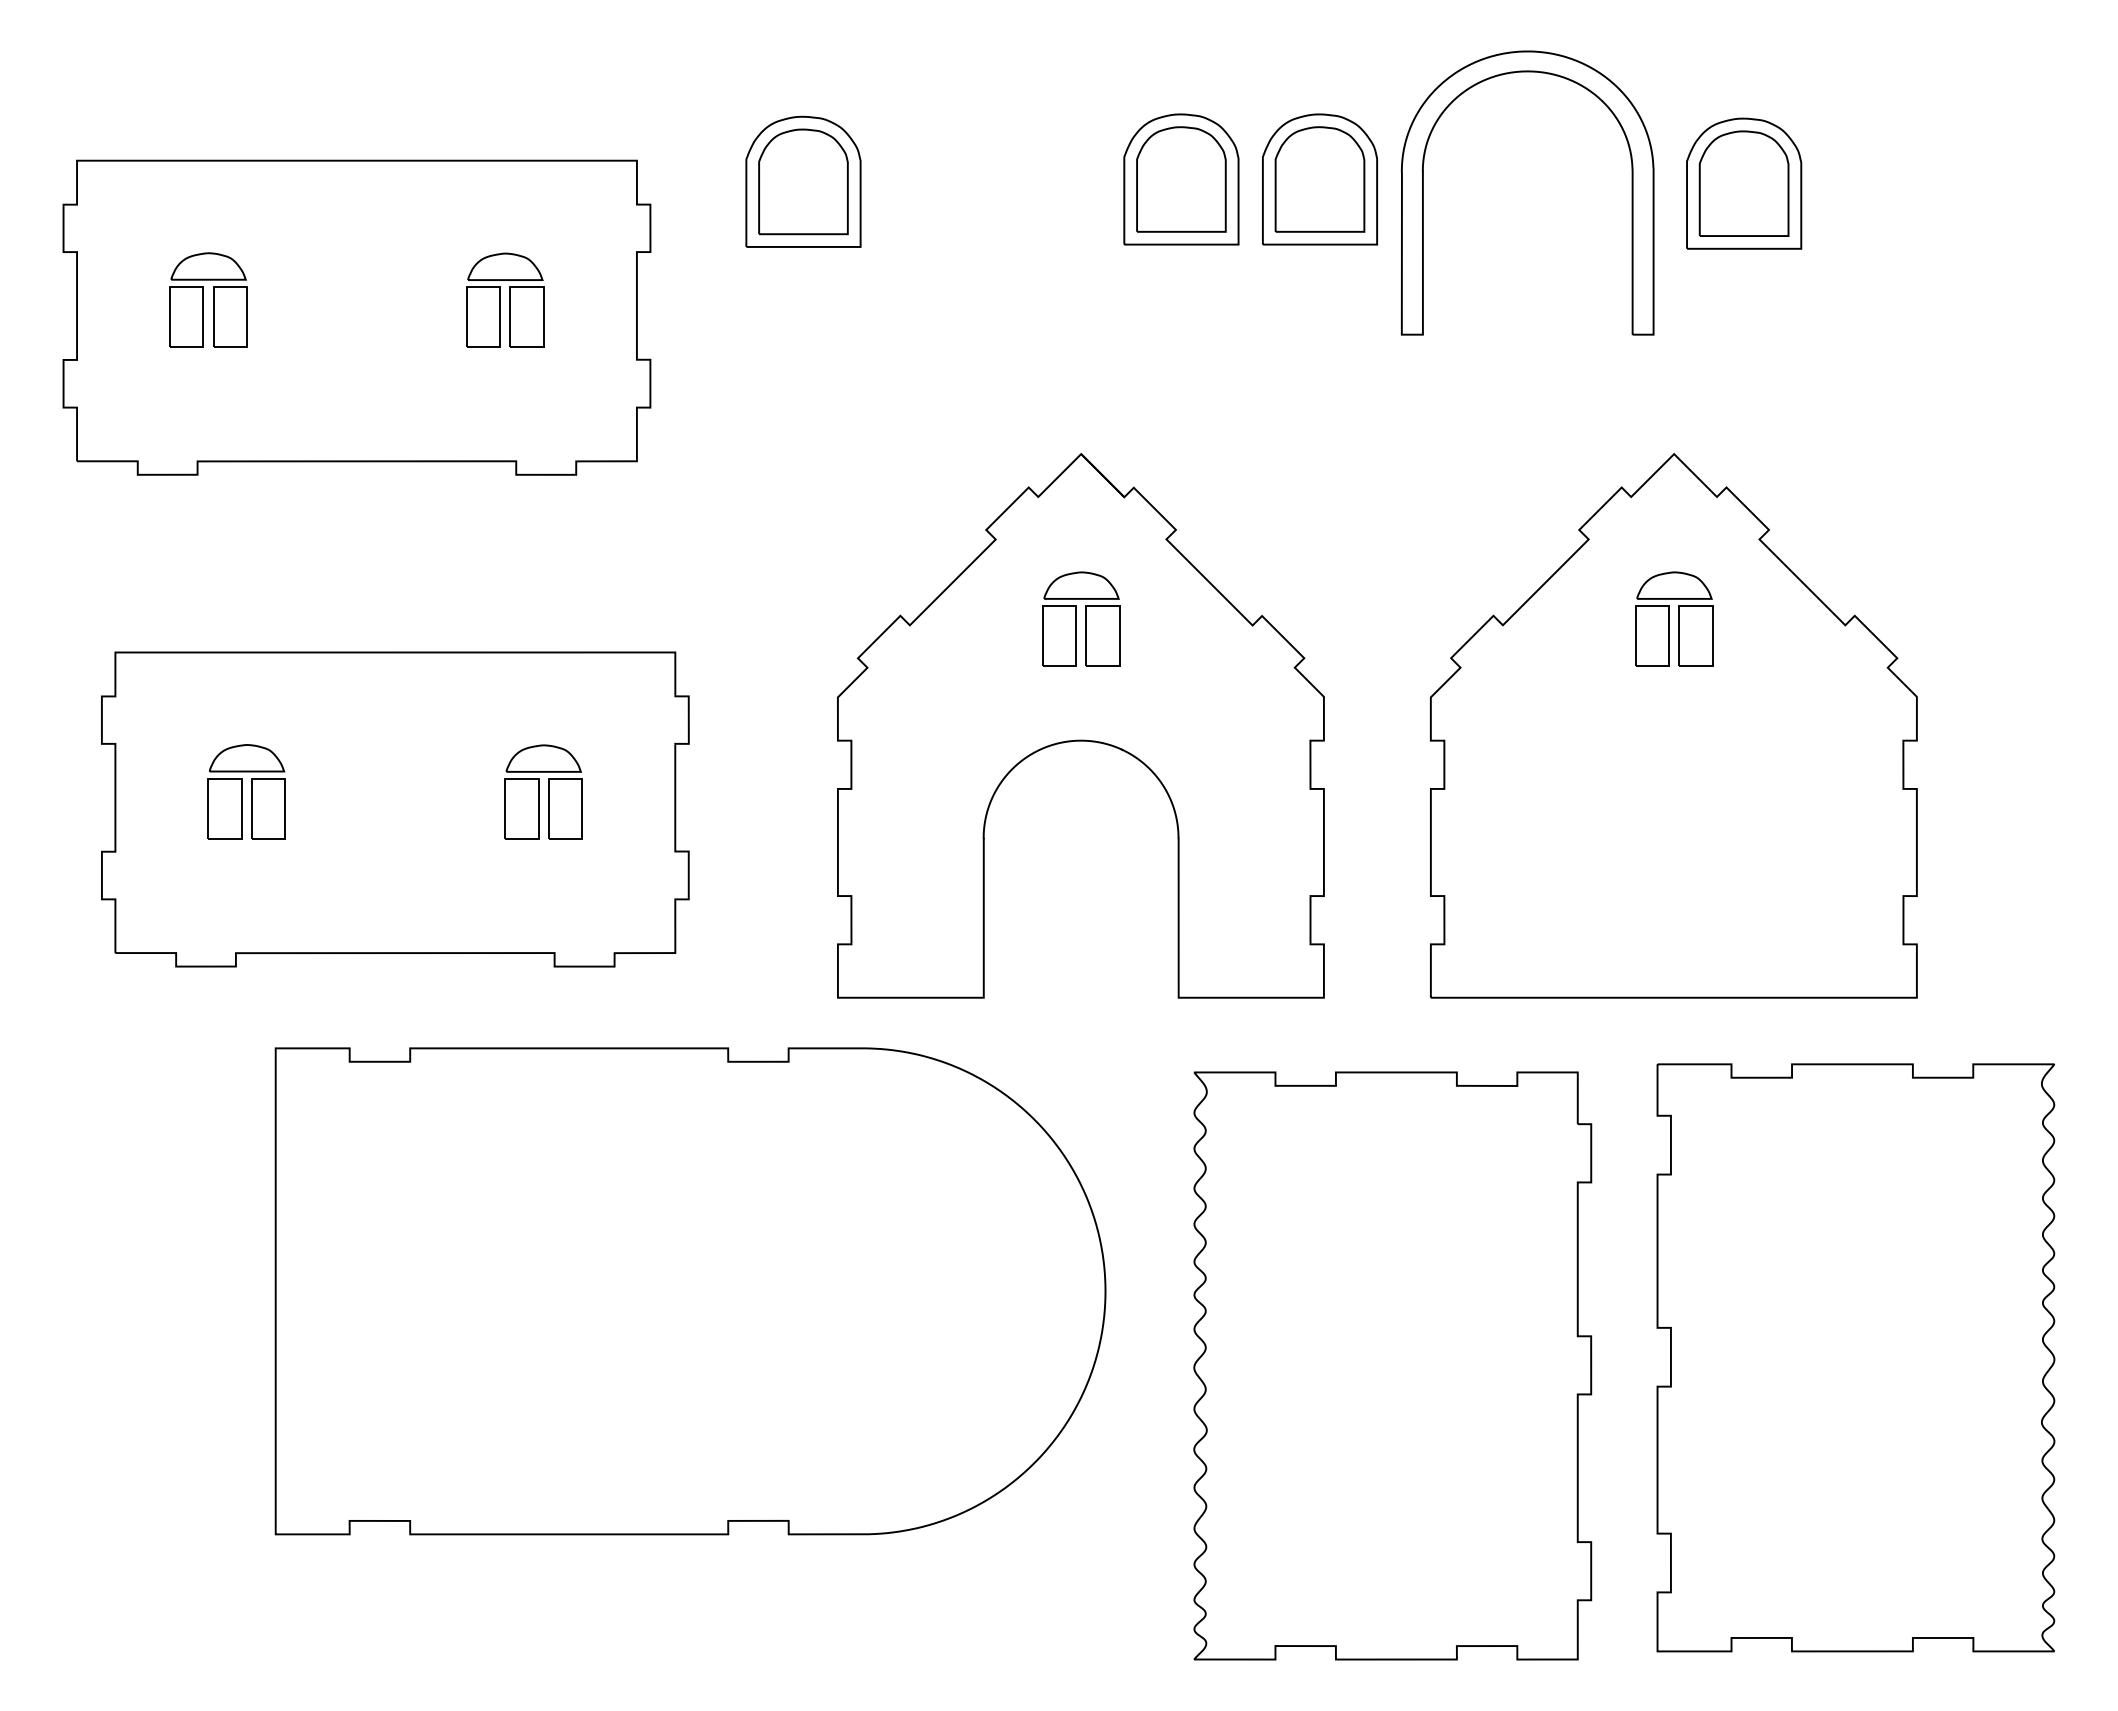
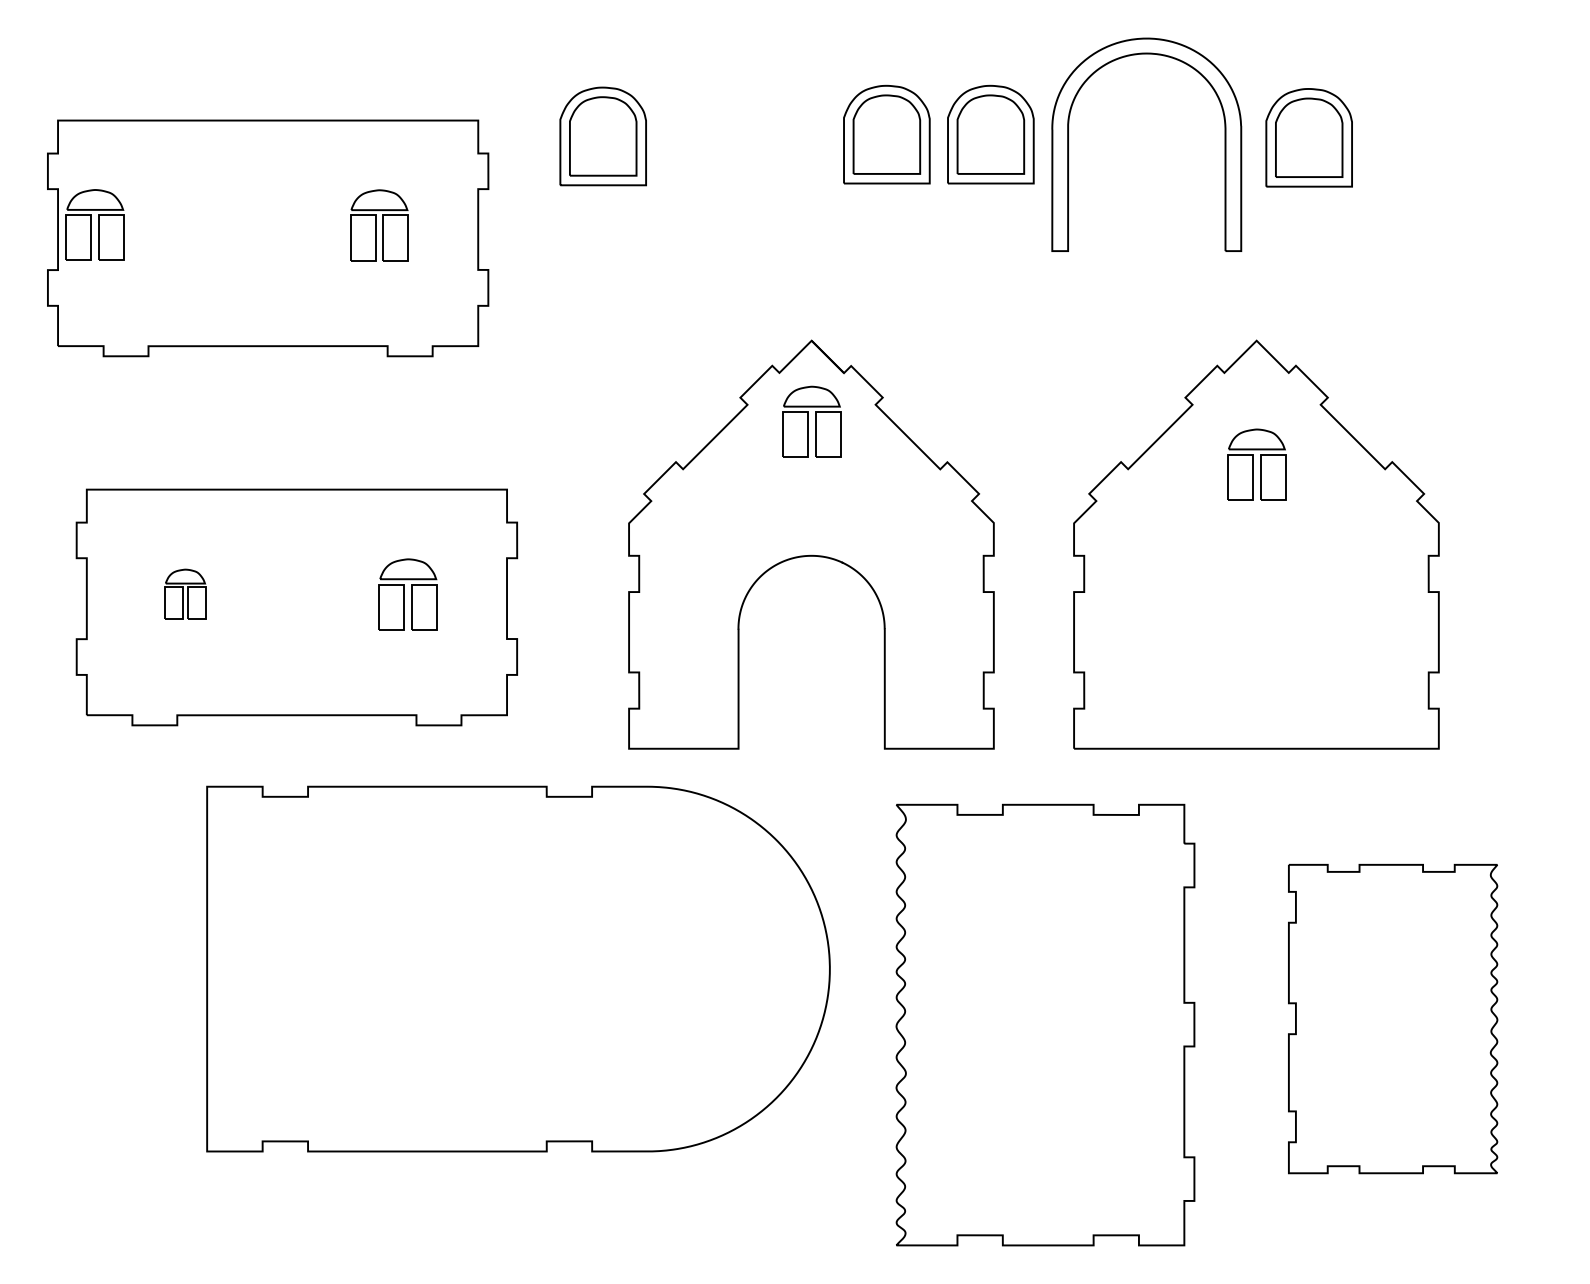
part: (208, 299) -> (95, 224), moved
part: (1081, 618) -> (811, 421), moved
part: (246, 791) -> (185, 593), size x0.7
part: (1855, 1357) -> (1392, 1018), size x0.7

